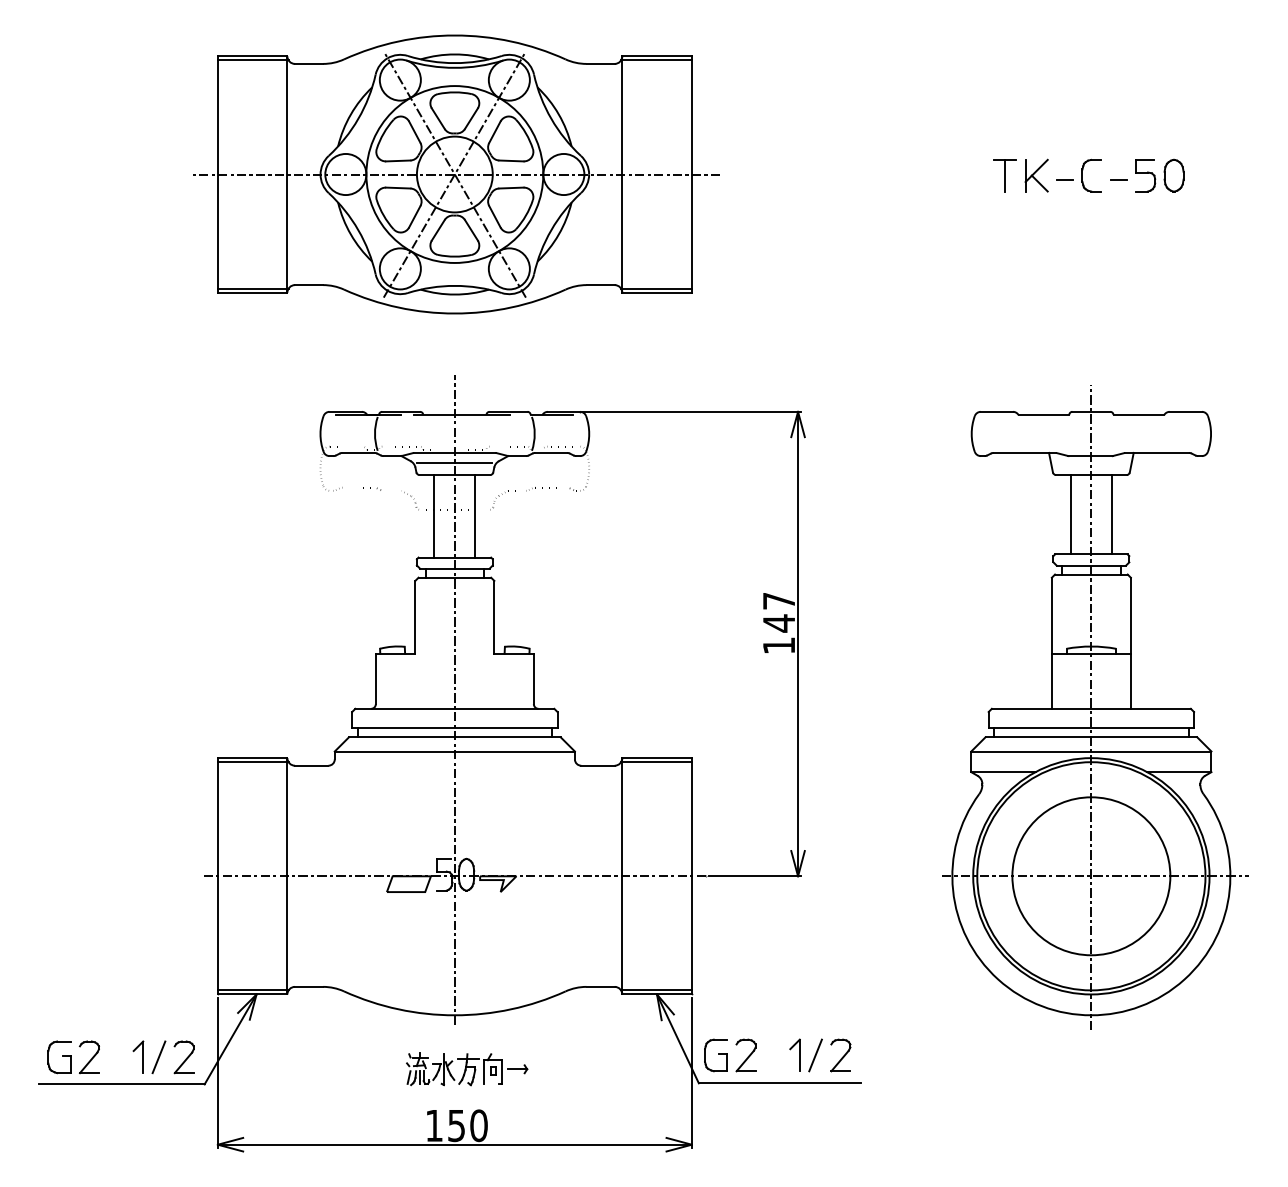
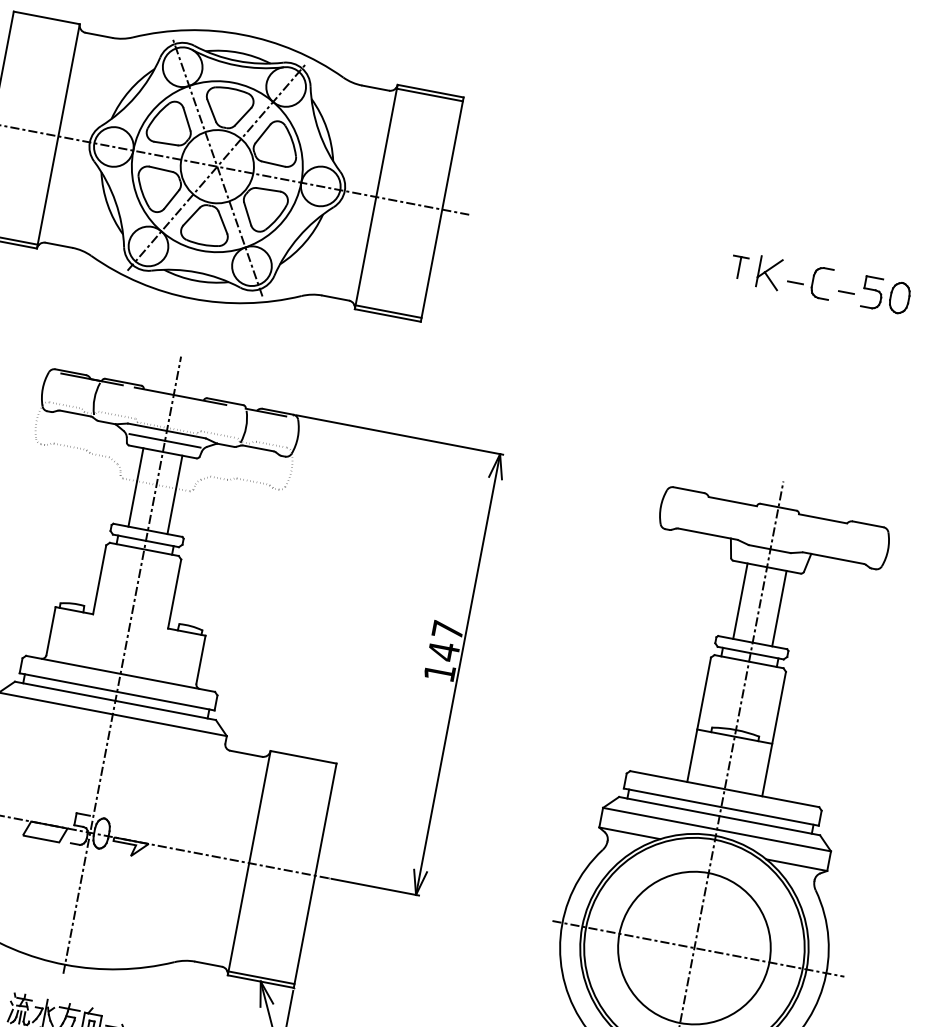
line: (252, 60) -> (45, 21), removed
part: (1004, 175) -> (738, 267), size x0.7
line: (656, 762) -> (302, 761), removed

